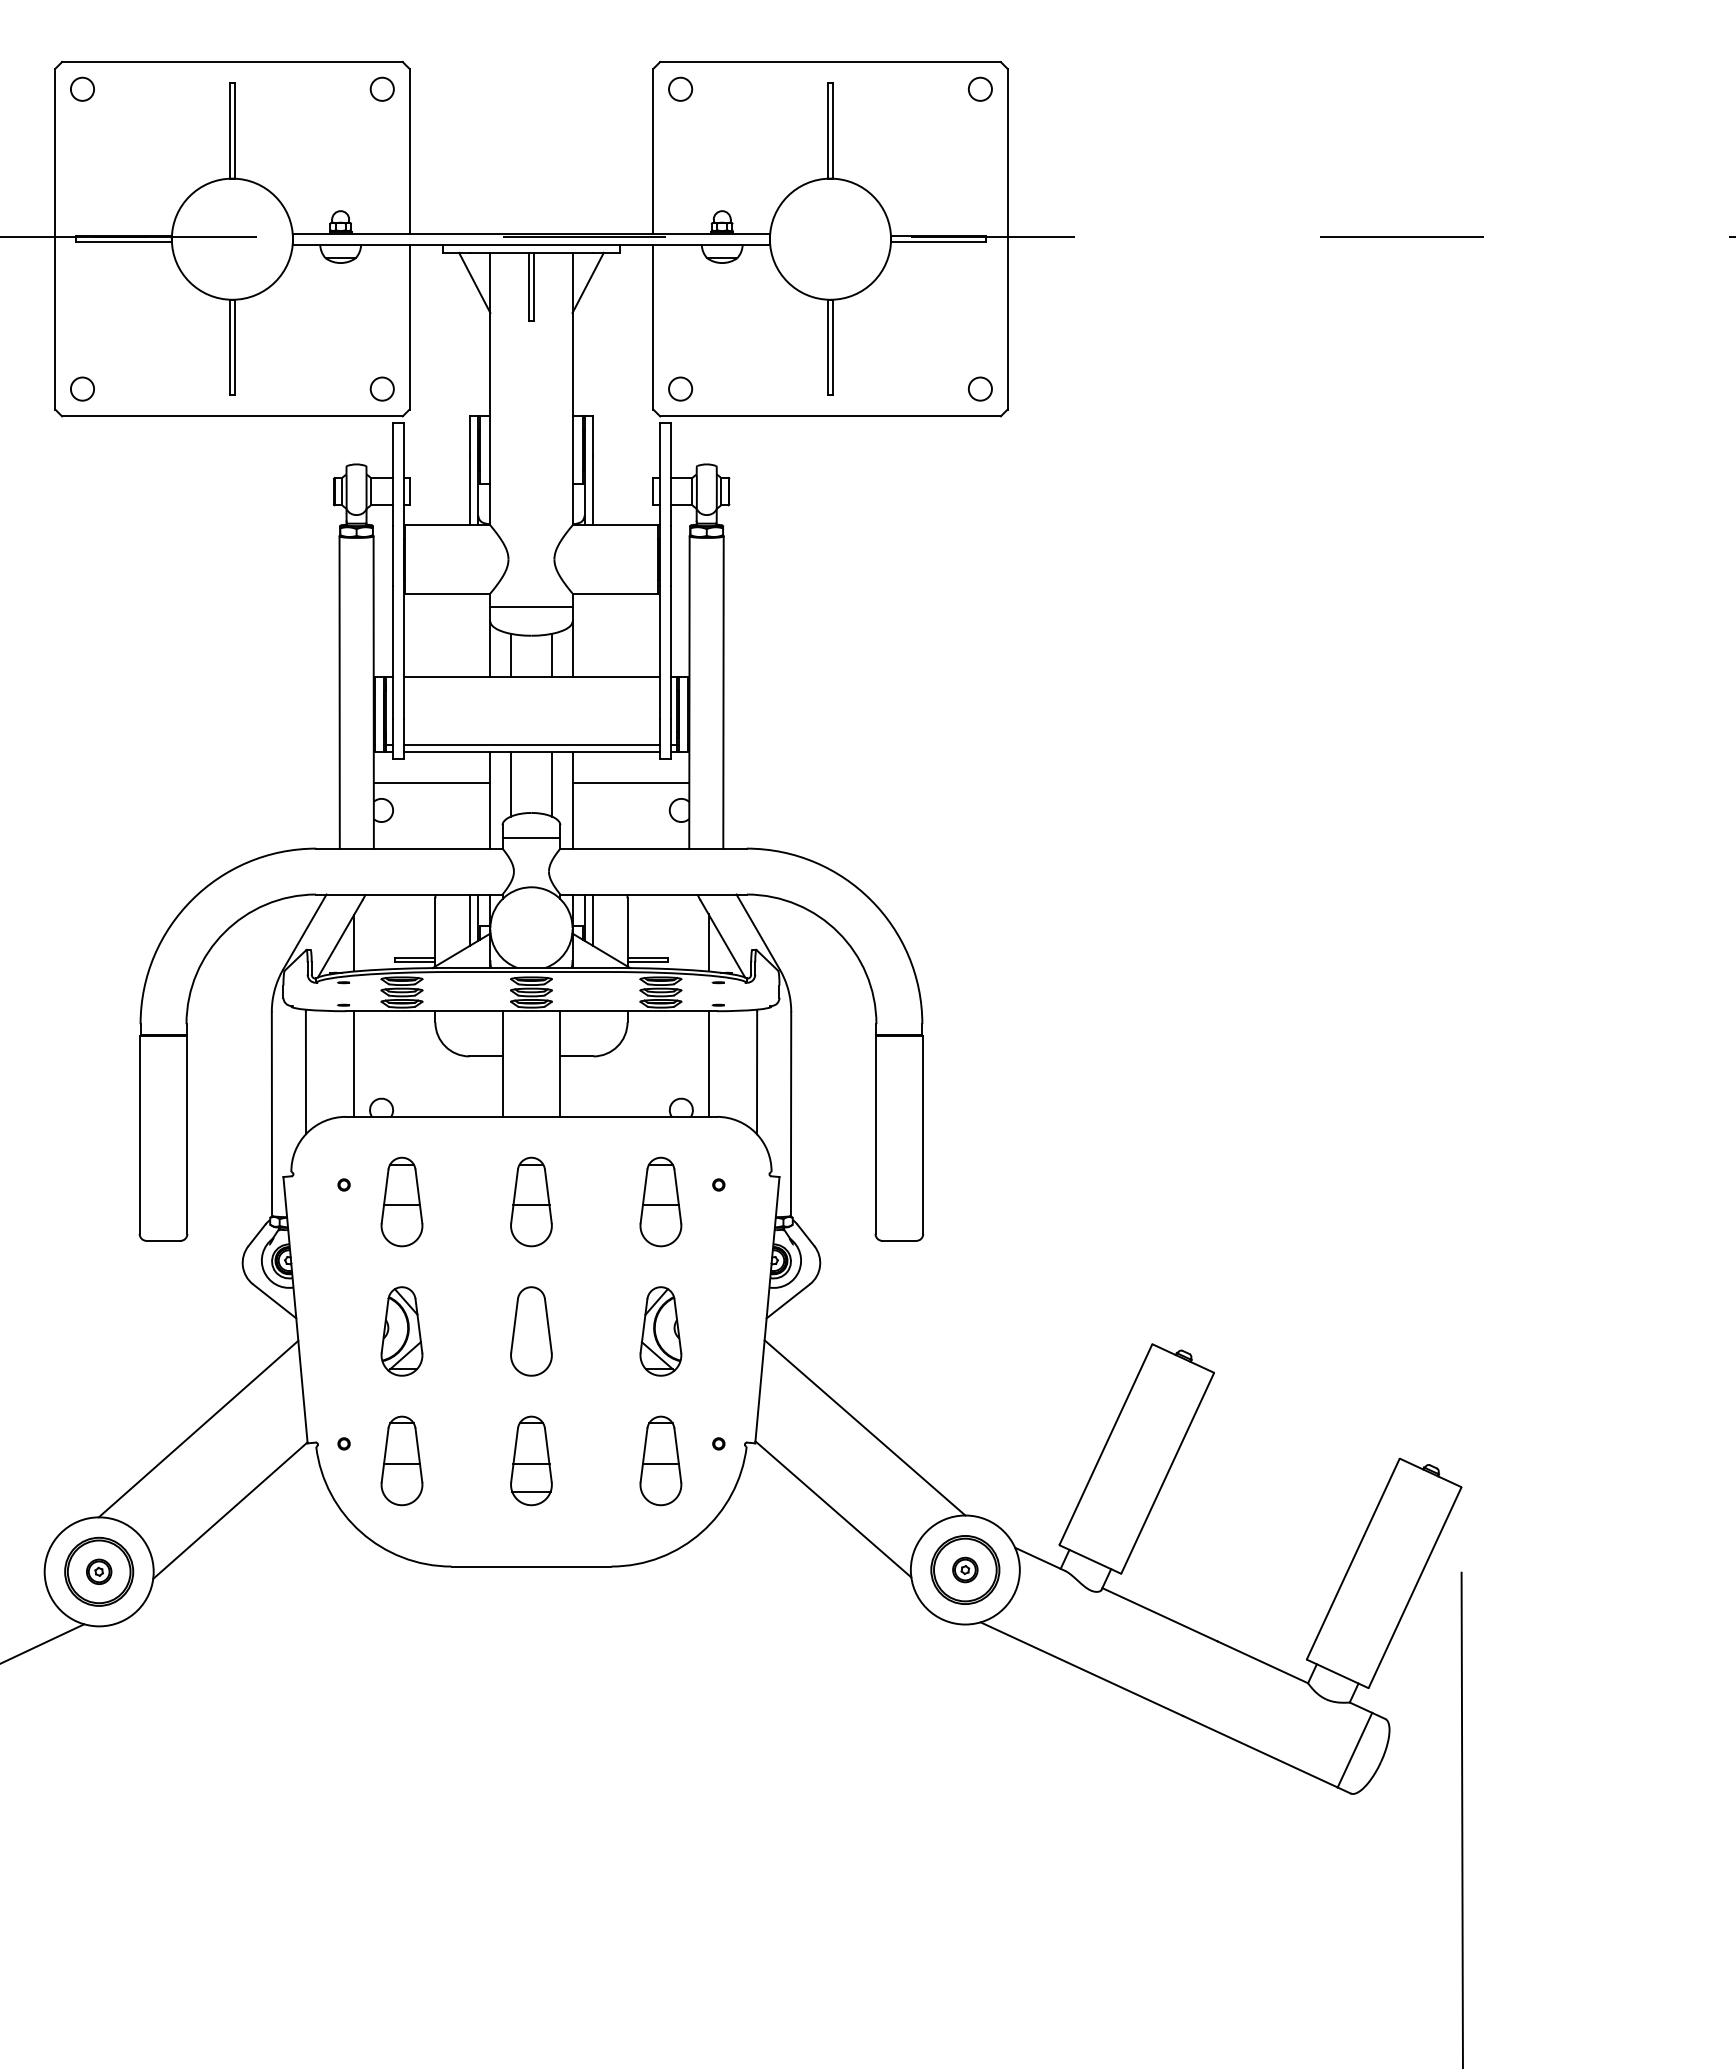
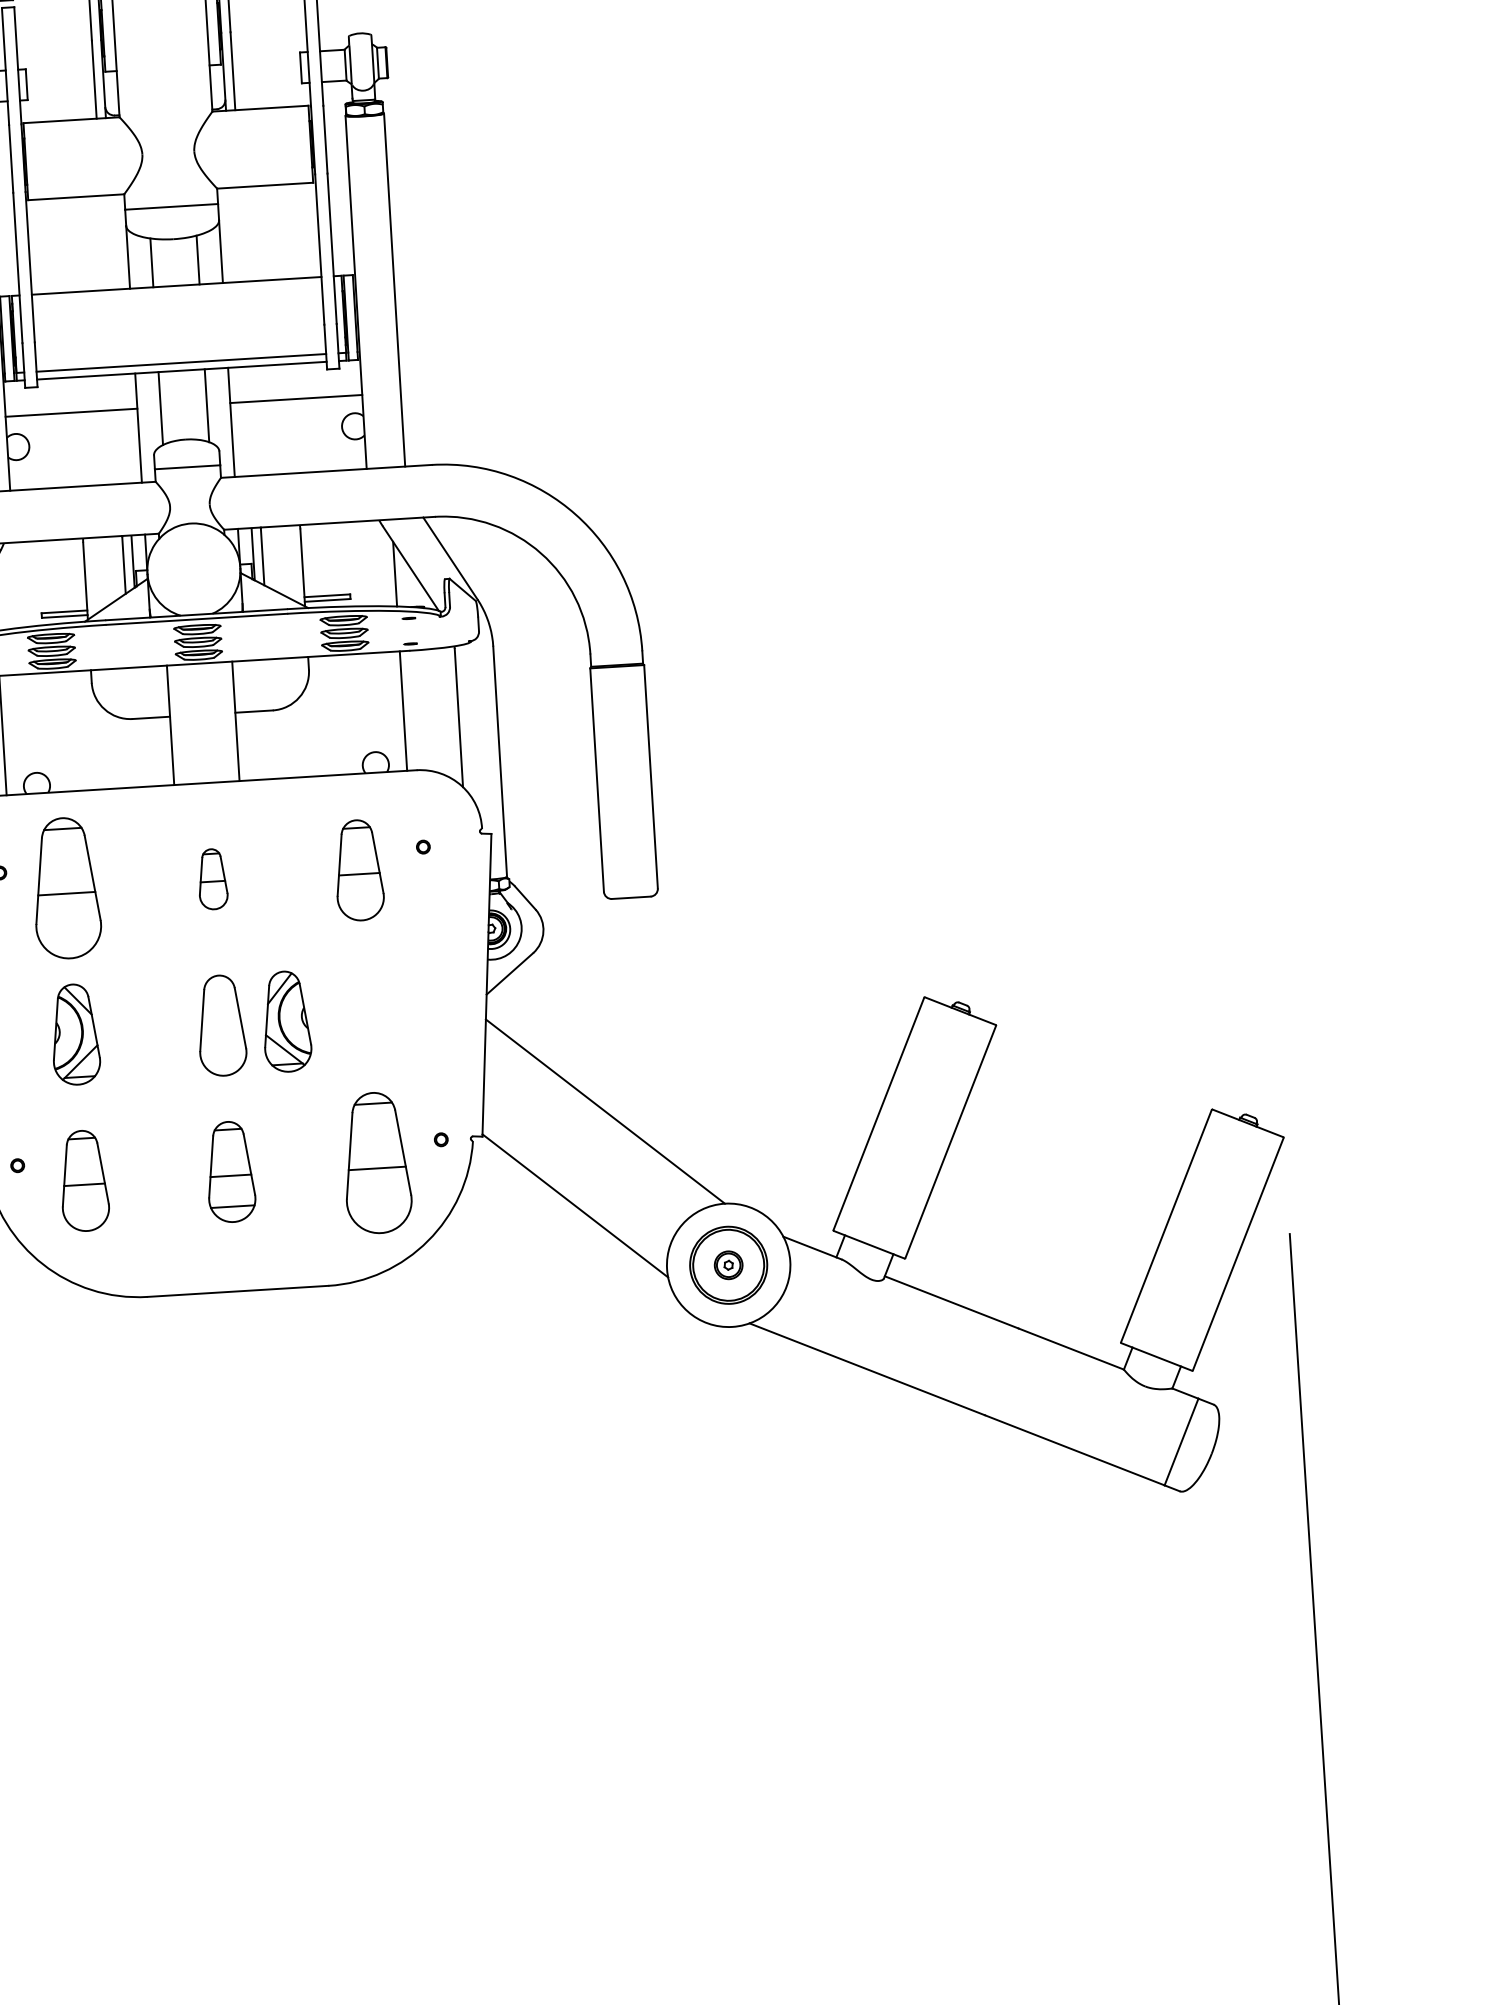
part: (401, 1201) -> (65, 887), size x1.4
part: (531, 1201) -> (212, 878), size x0.6
part: (660, 1331) -> (286, 1021), moved
part: (660, 1460) -> (376, 1162), size x1.4

